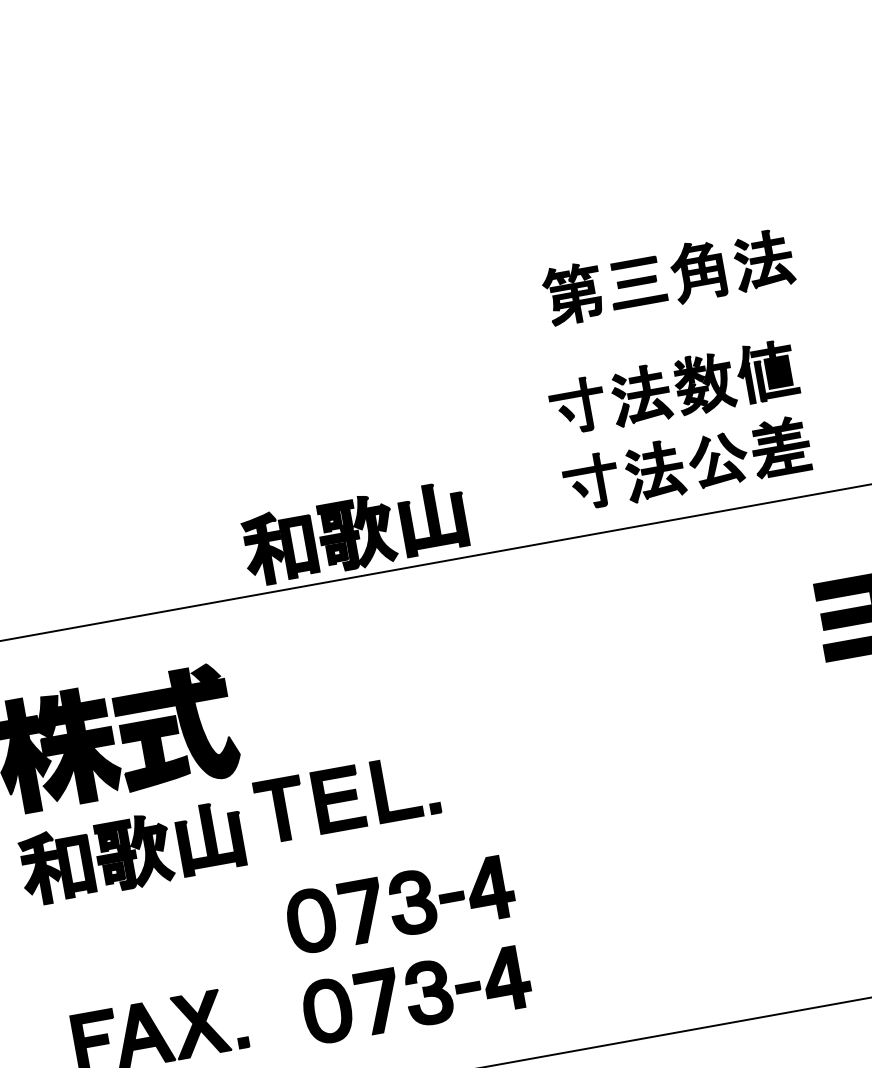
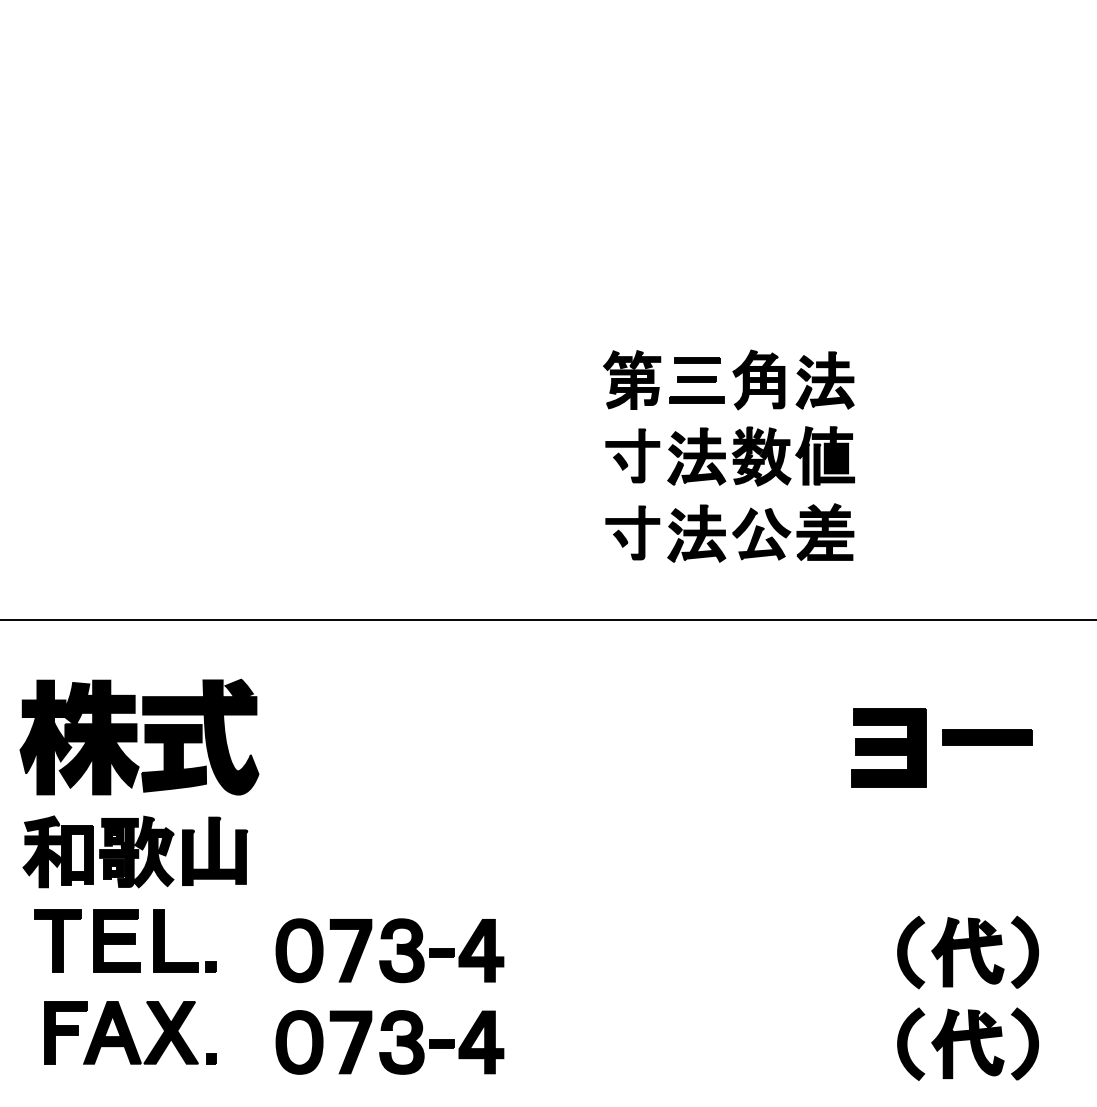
part: (673, 272) -> (734, 376), moved
part: (683, 415) -> (735, 484), moved
part: (355, 532) -> (411, 576), removed
part: (347, 797) -> (125, 940), moved

